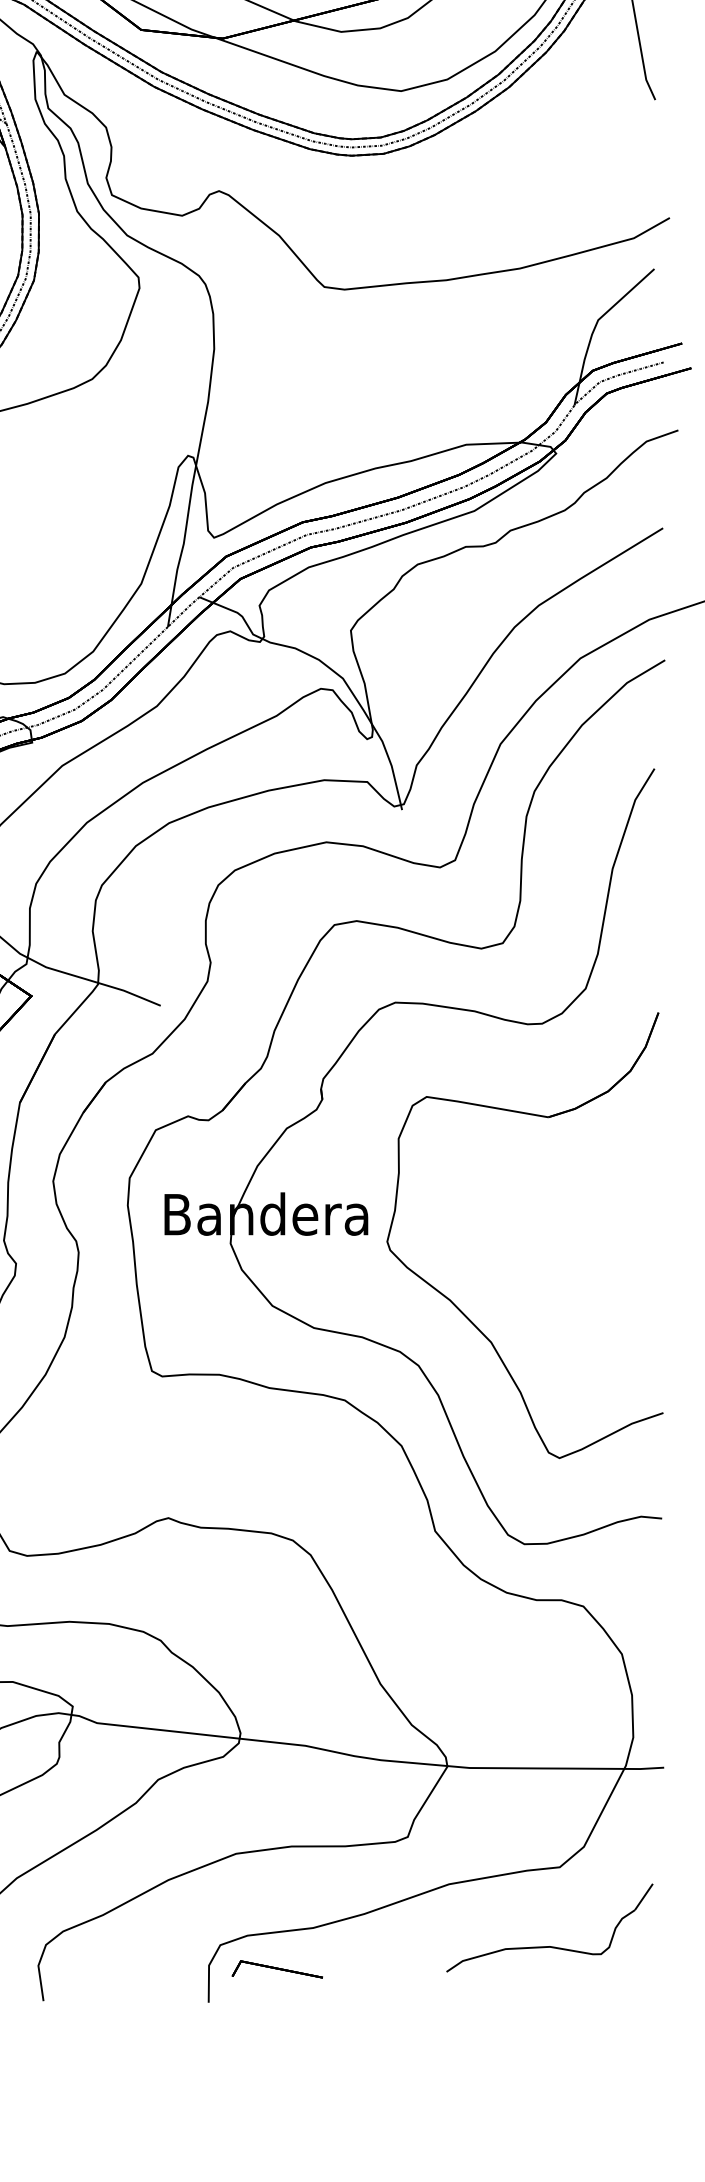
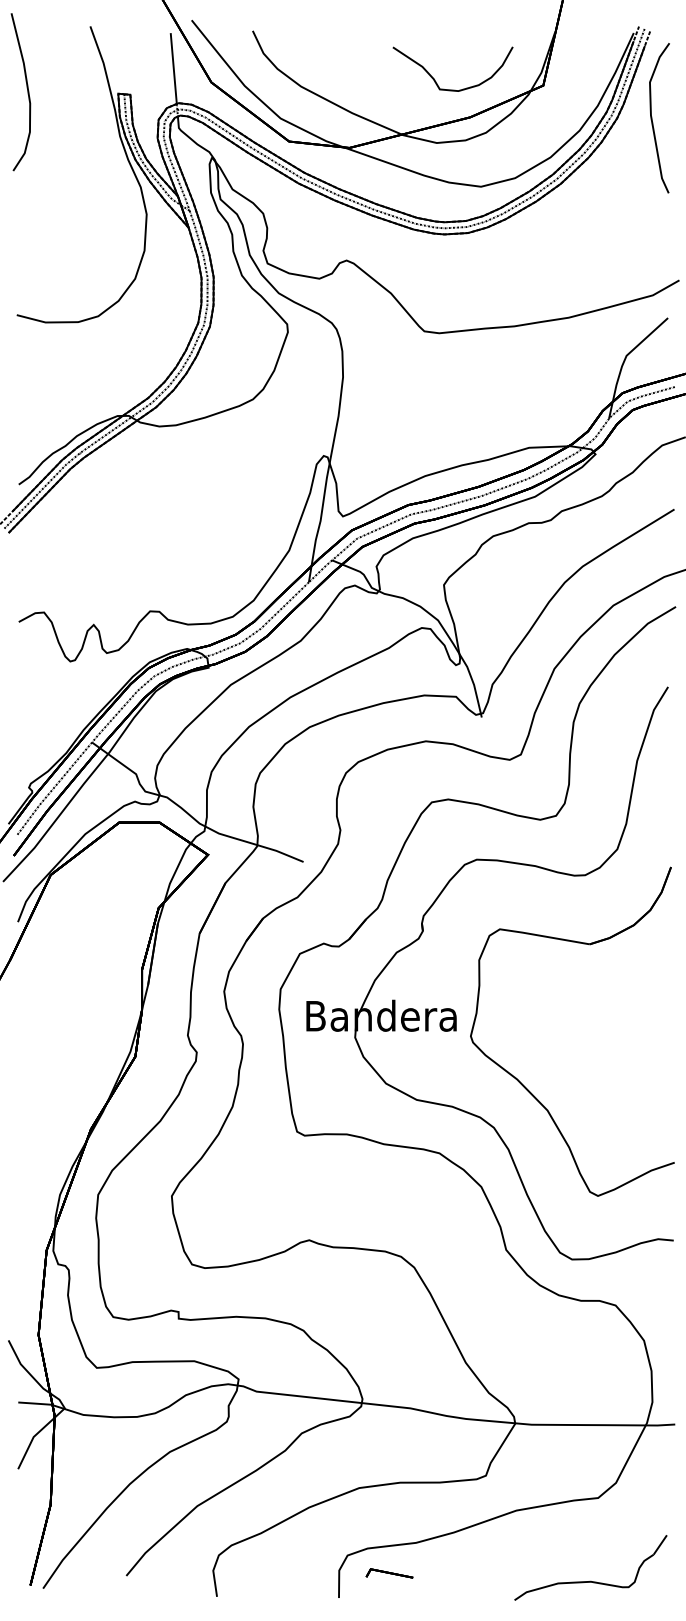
part: (549, 1945) -> (590, 1580), moved
part: (277, 1969) -> (389, 1573), size x0.7

